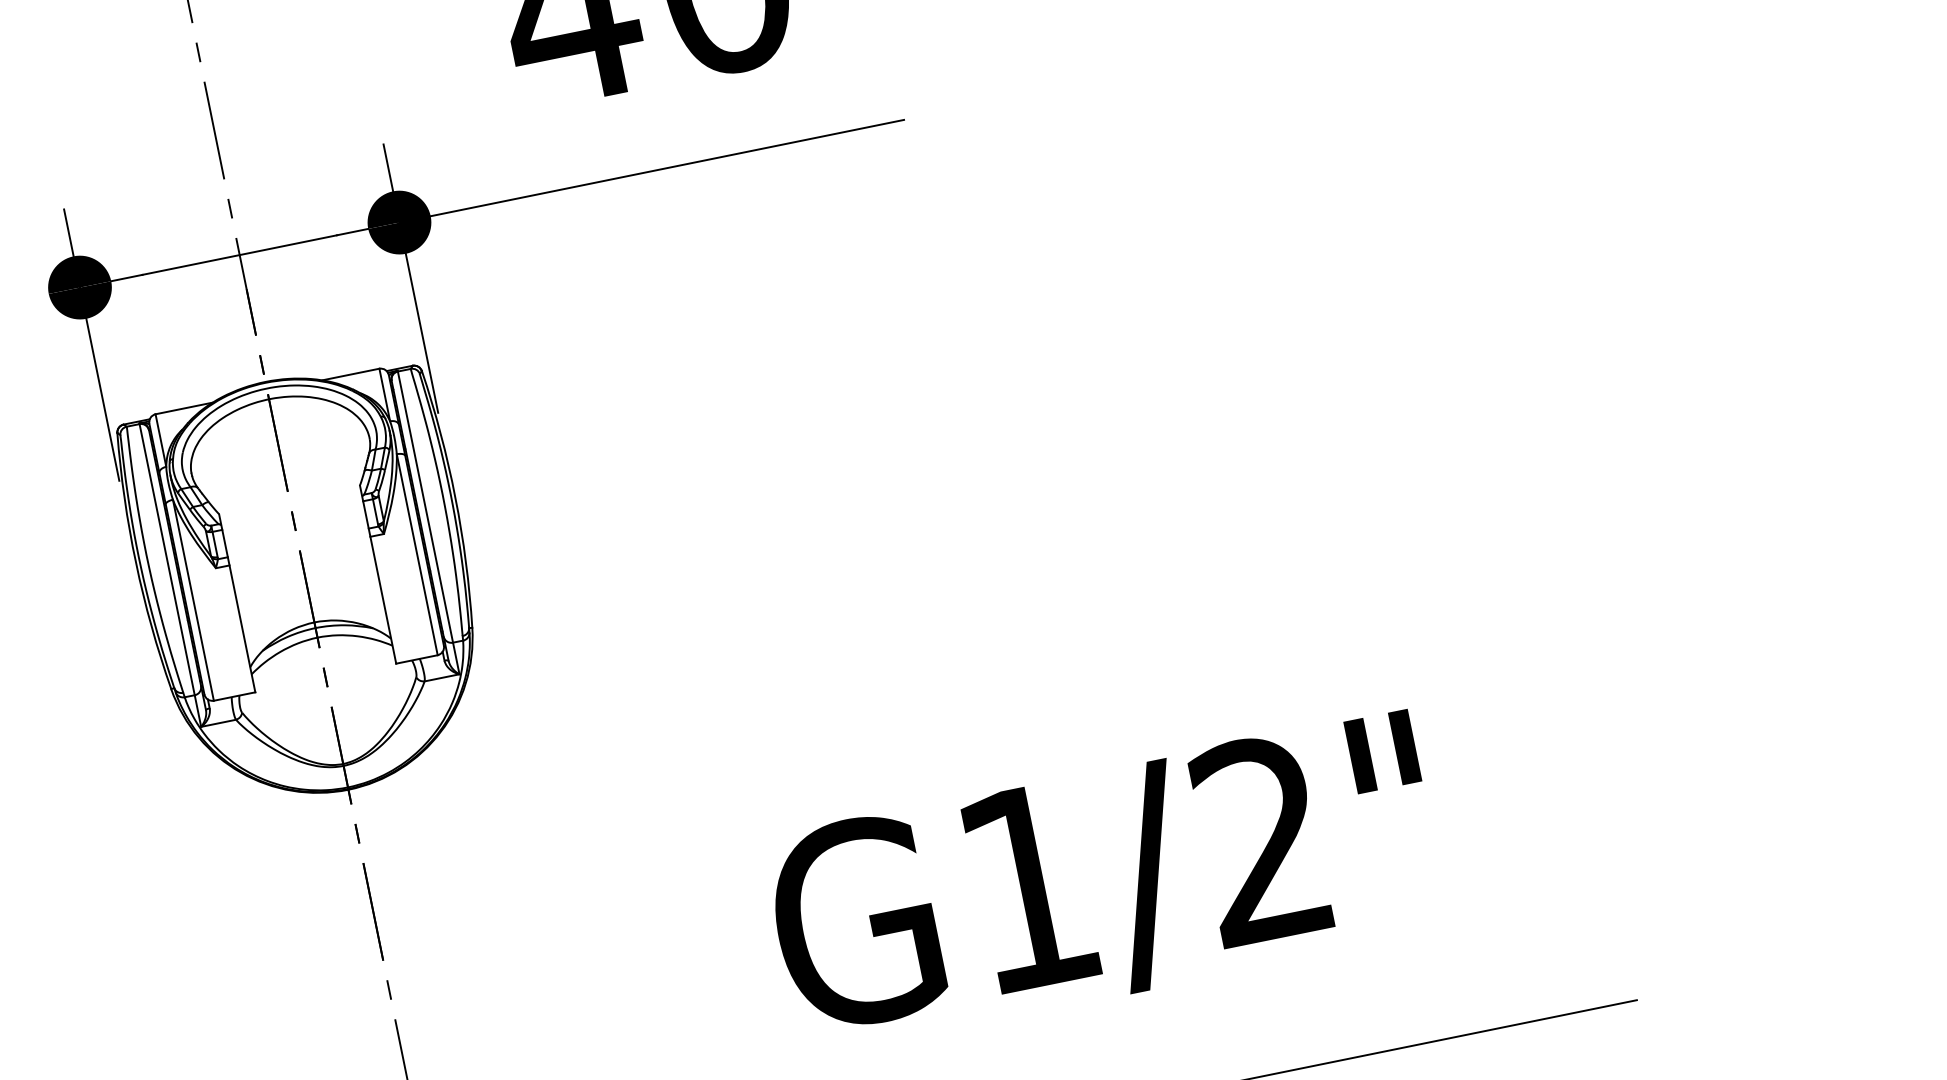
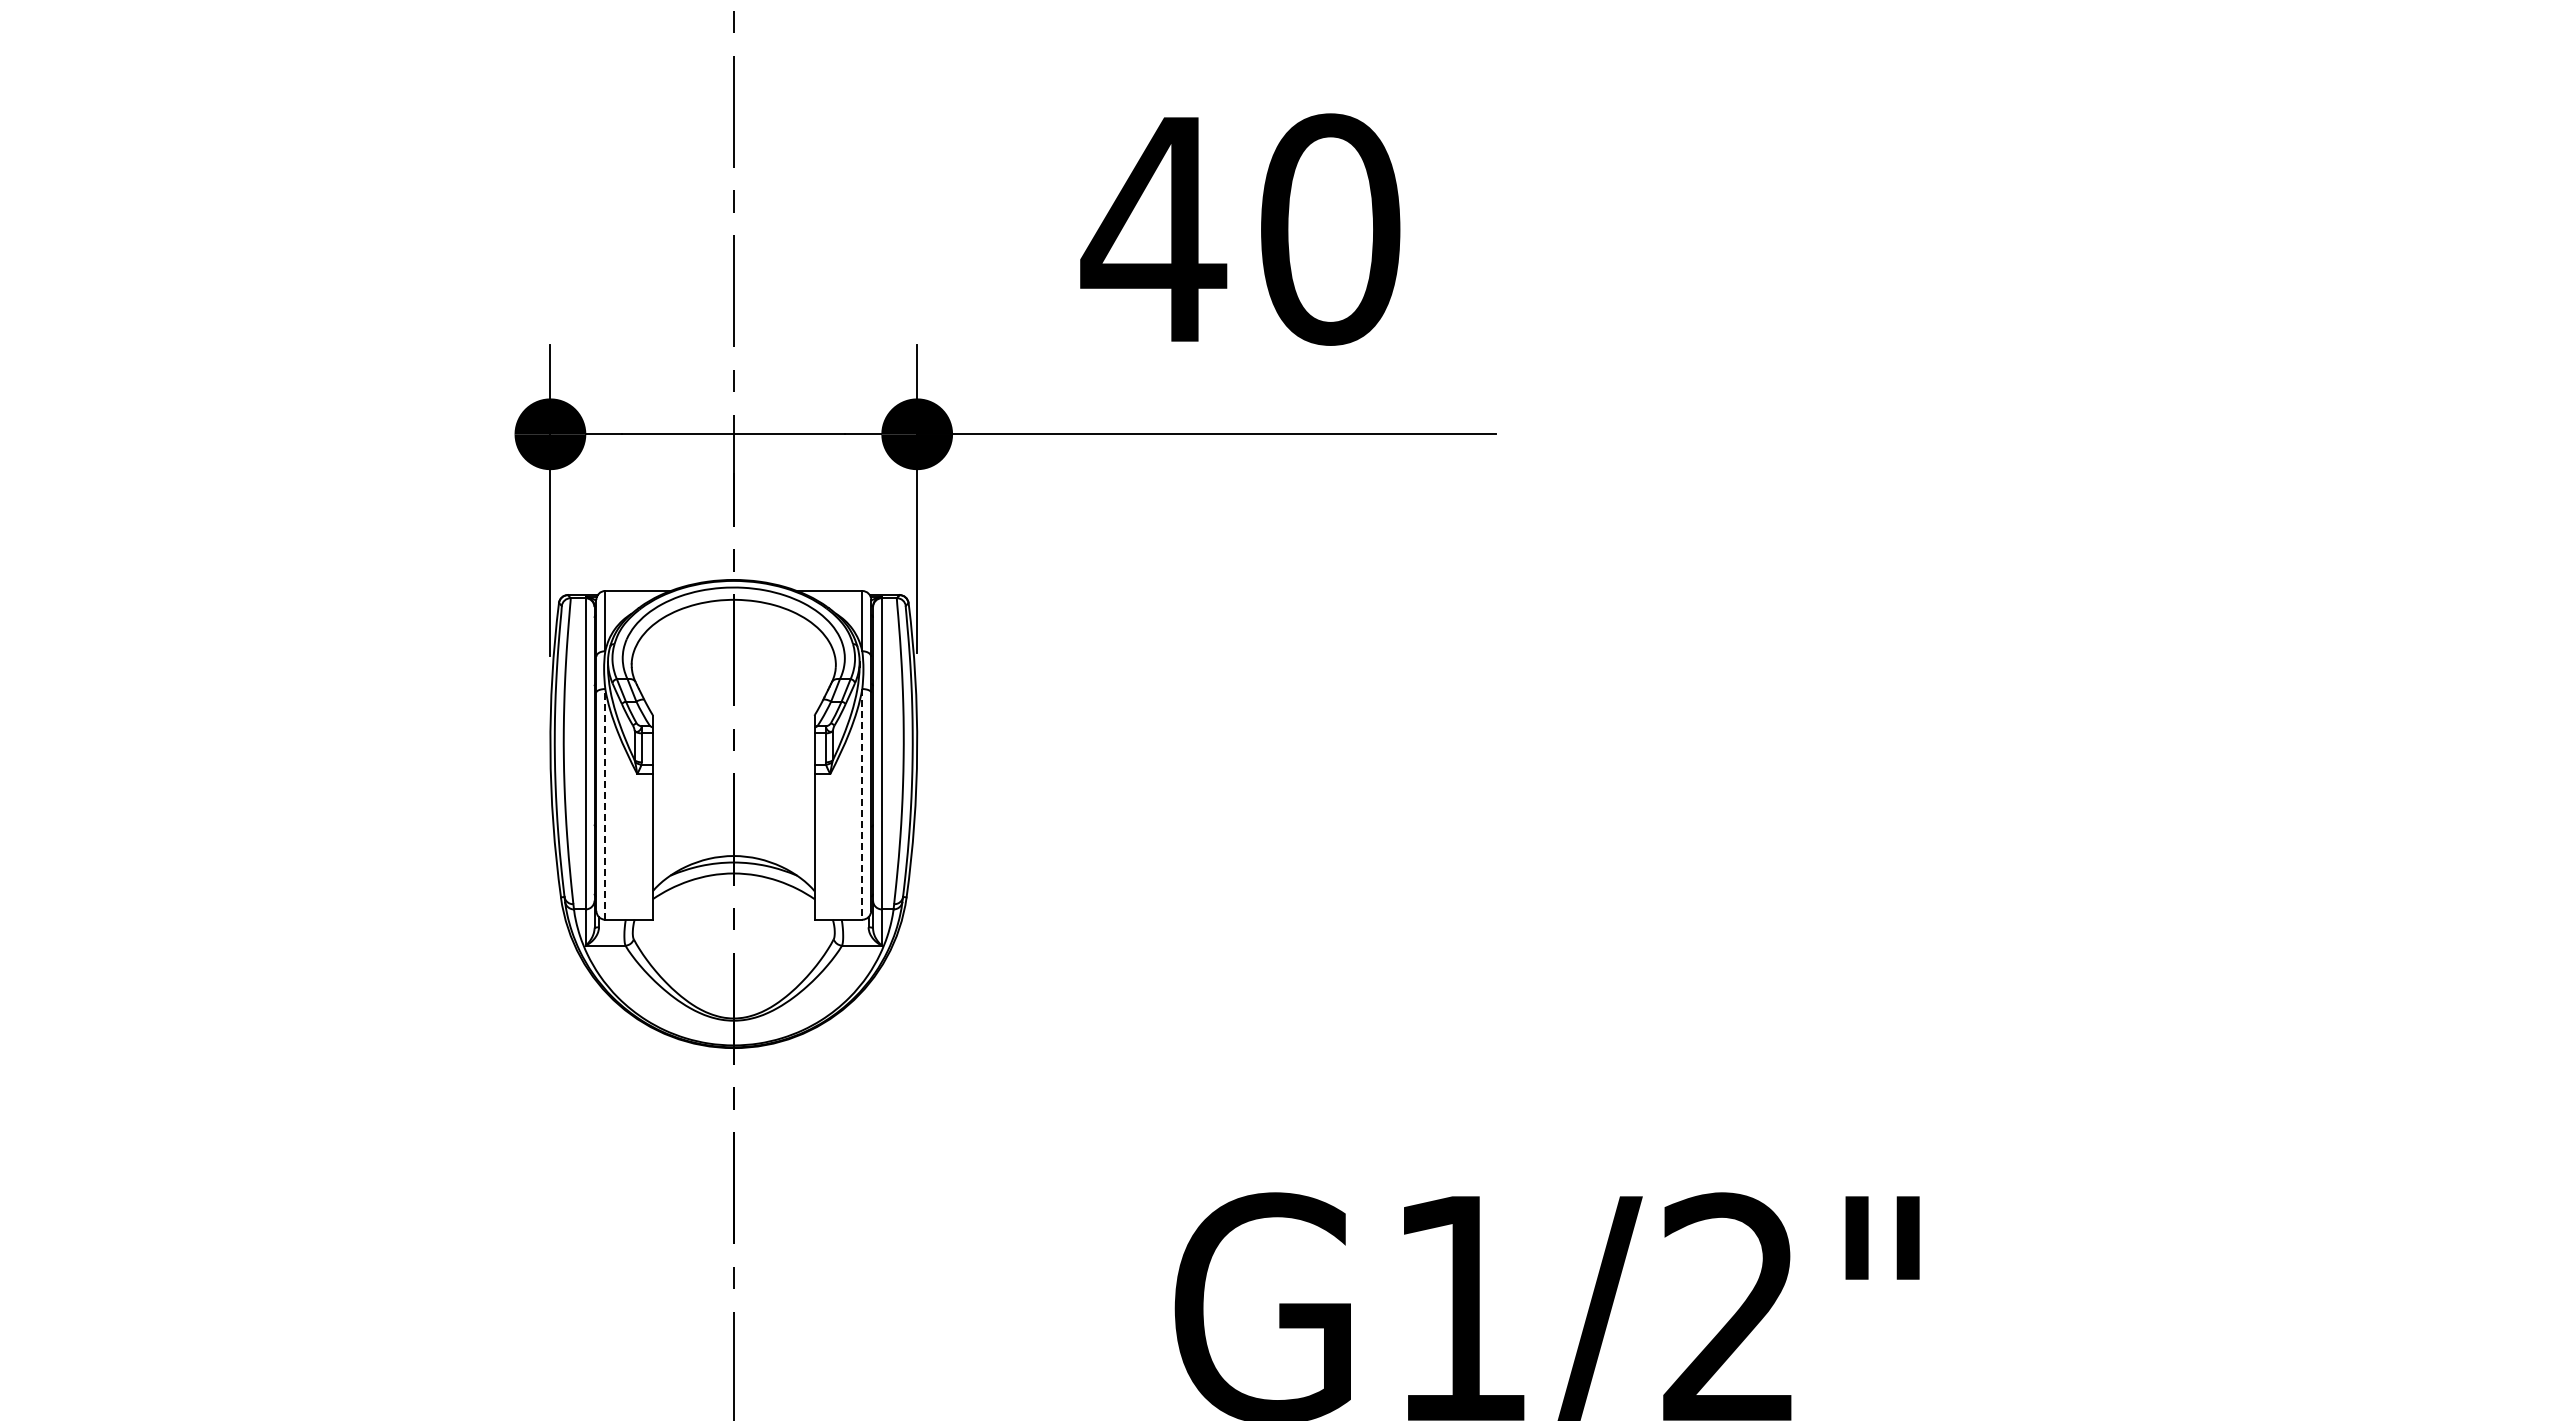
line: (417, 554) -> (862, 804), solid -> dashed
line: (193, 599) -> (605, 803), solid -> dashed

